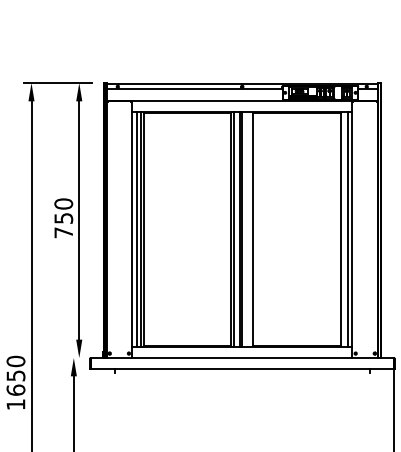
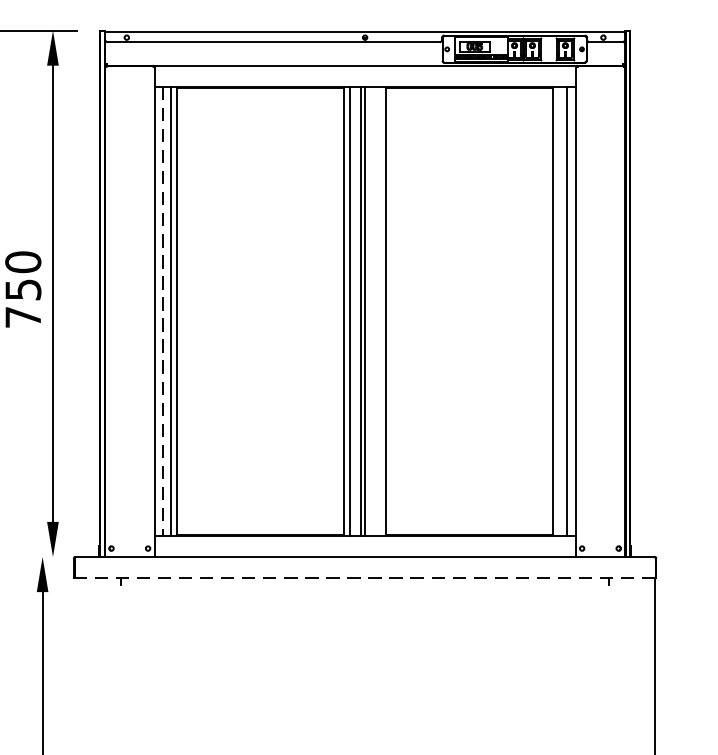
line: (136, 230) -> (162, 312), solid -> dashed
line: (242, 369) -> (365, 579), solid -> dashed

